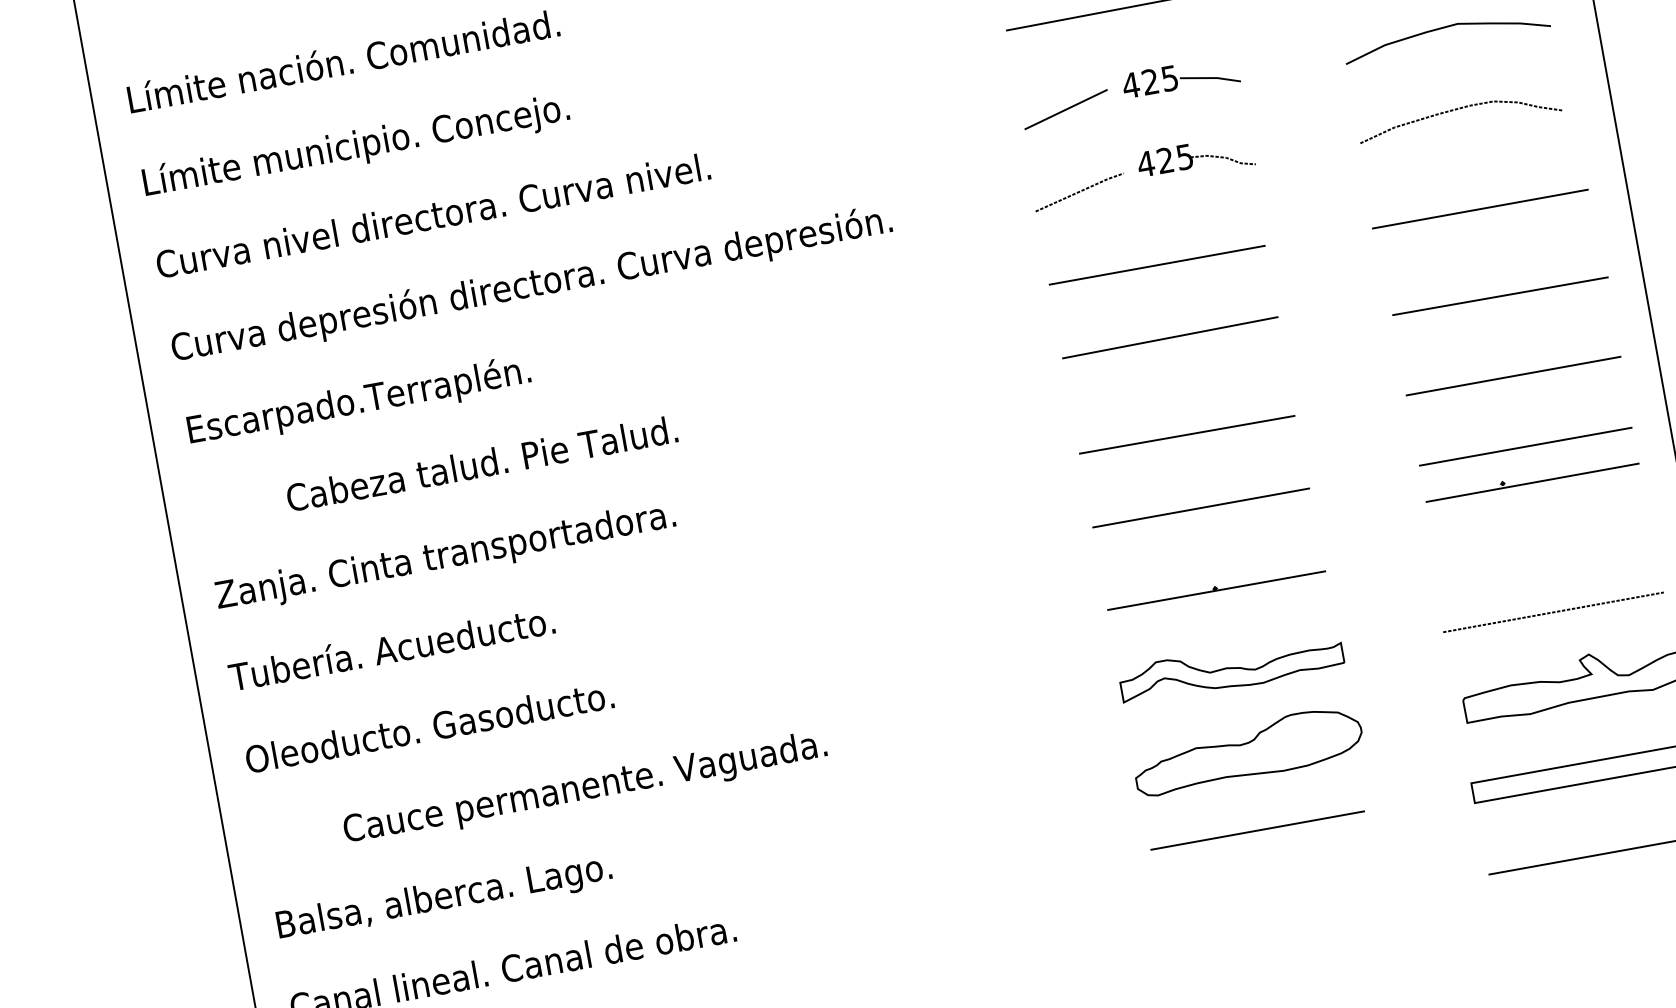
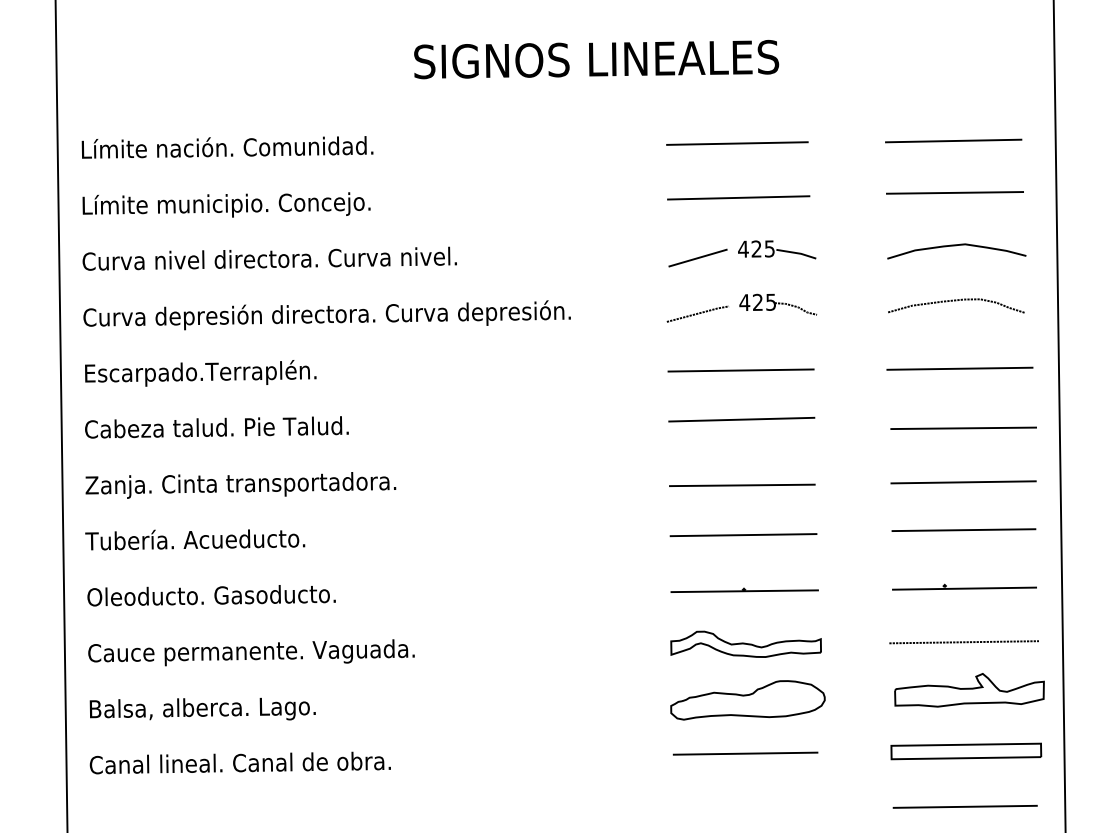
text: (481, 463) -> (216, 427), moved
part: (1532, 479) -> (964, 586), moved
text: (585, 788) -> (251, 652), moved

